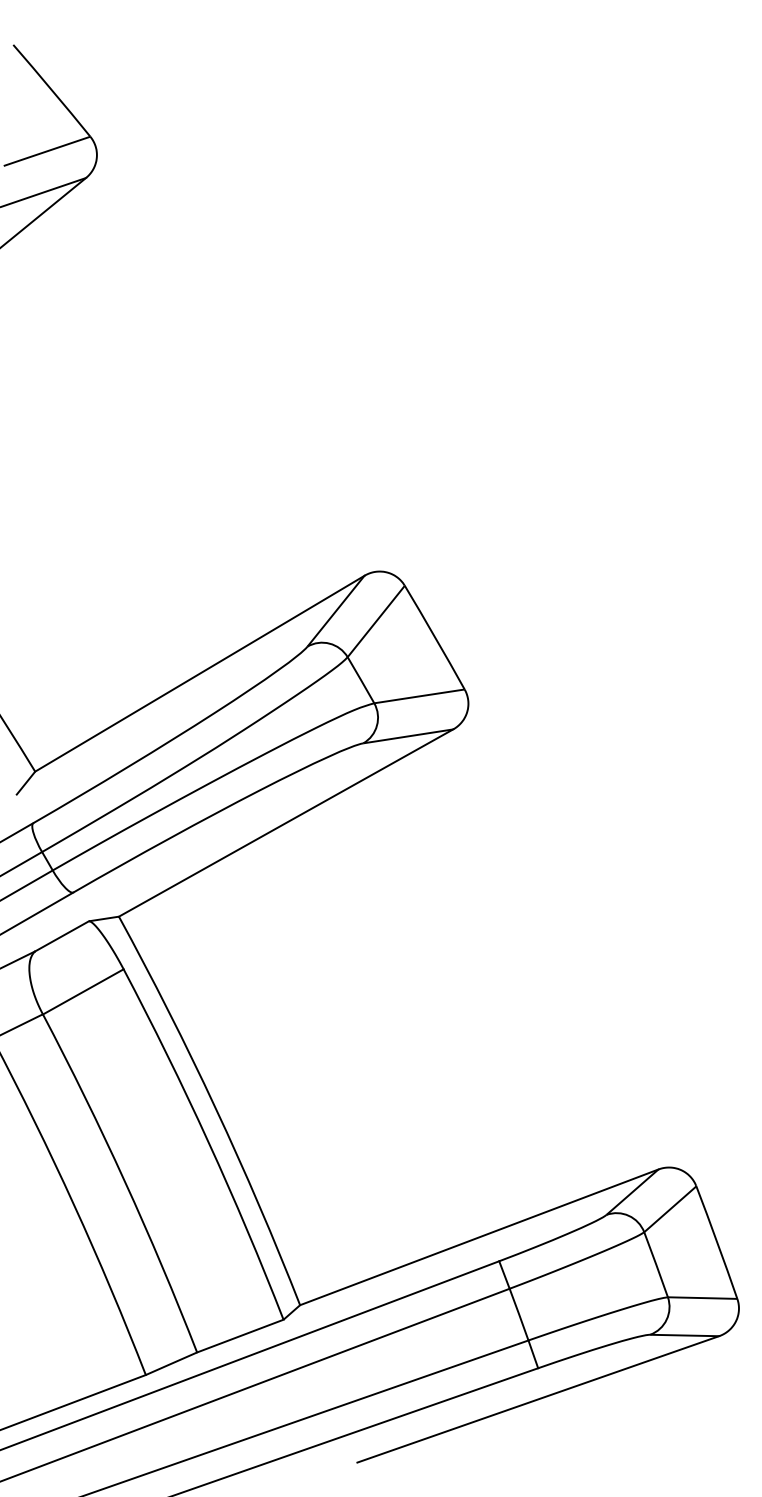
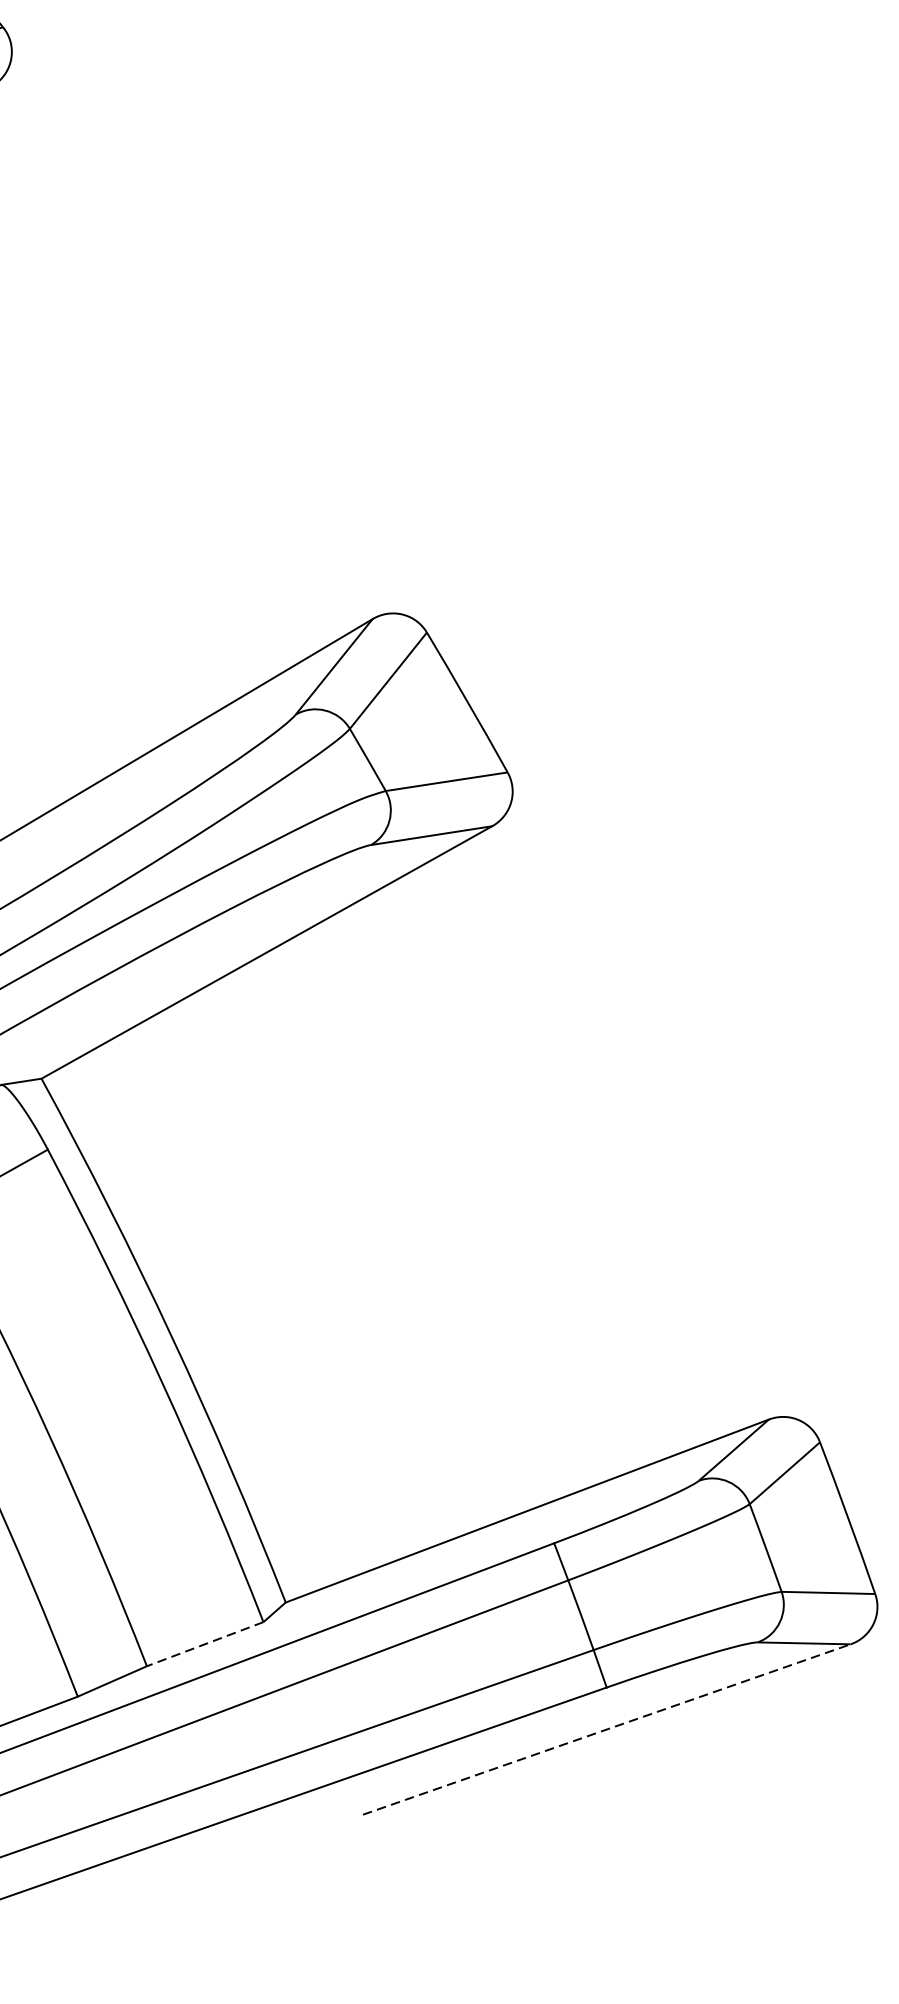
line: (239, 1336) -> (204, 1644), solid -> dashed
line: (538, 1399) -> (607, 1729), solid -> dashed

